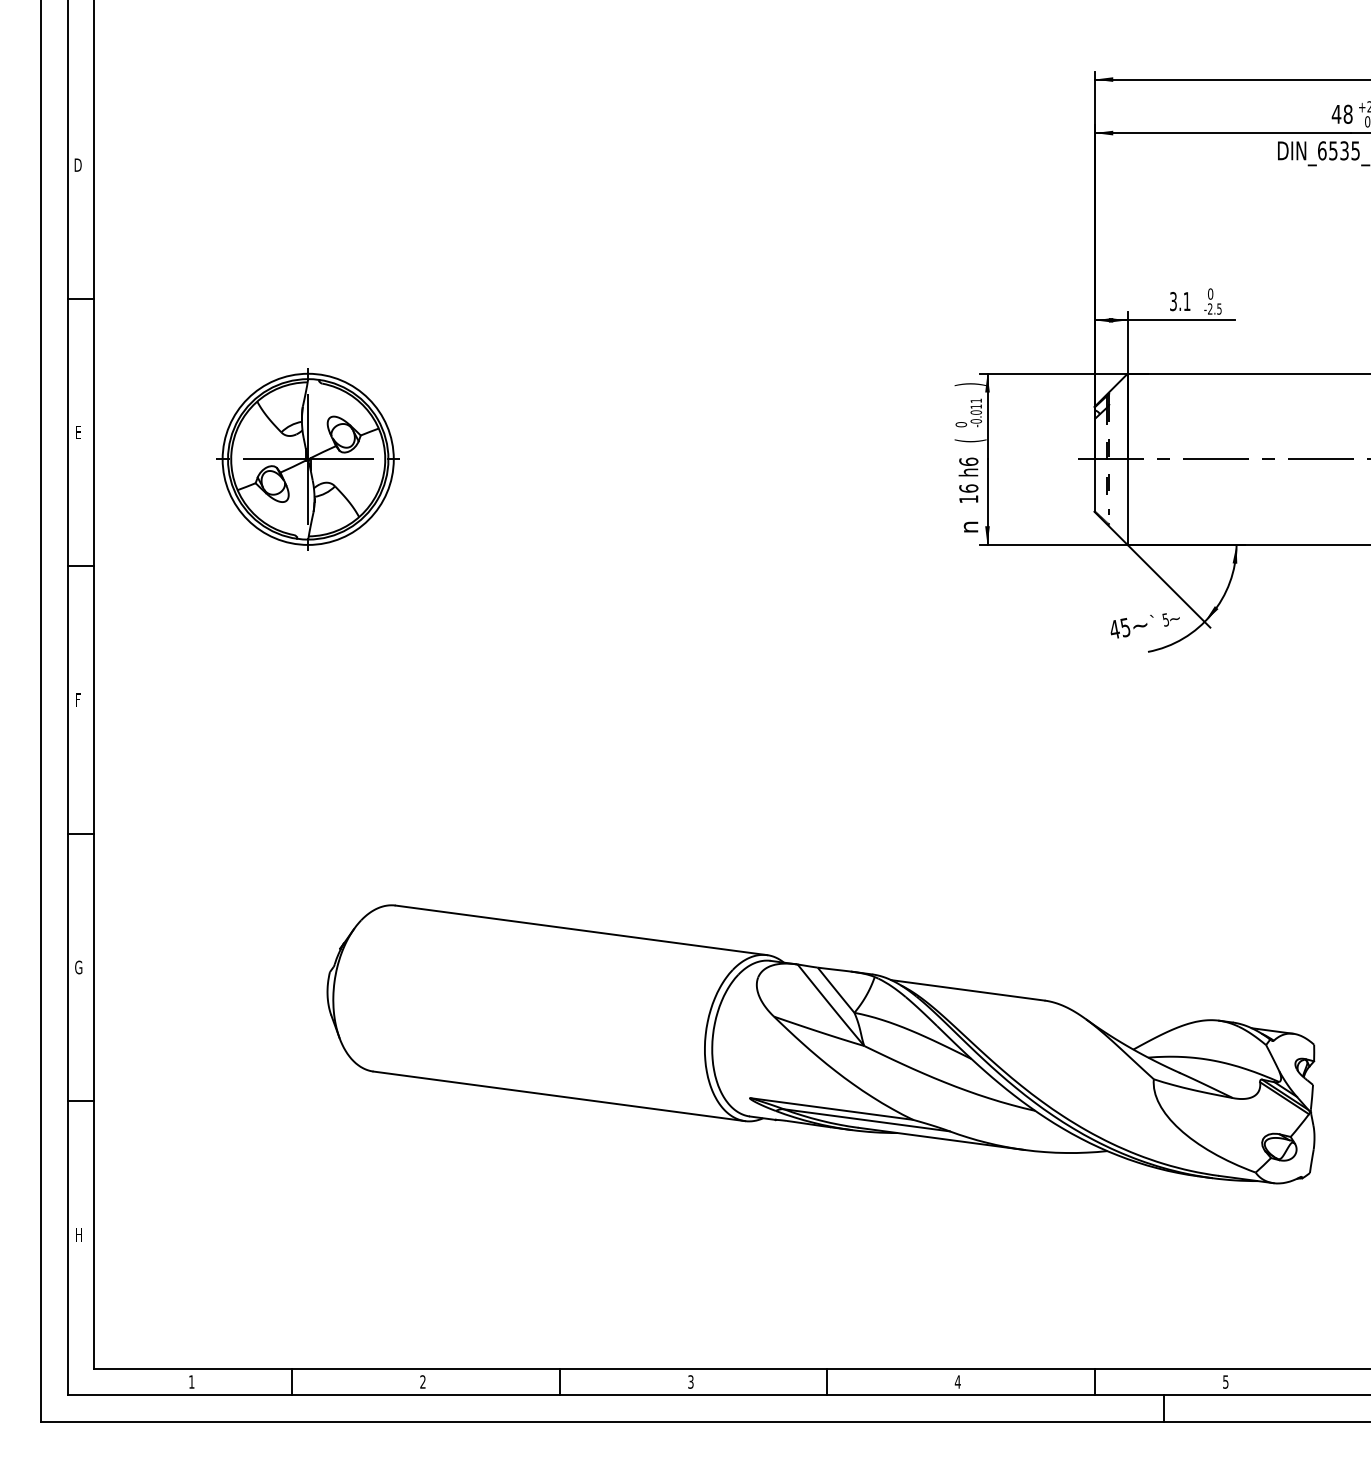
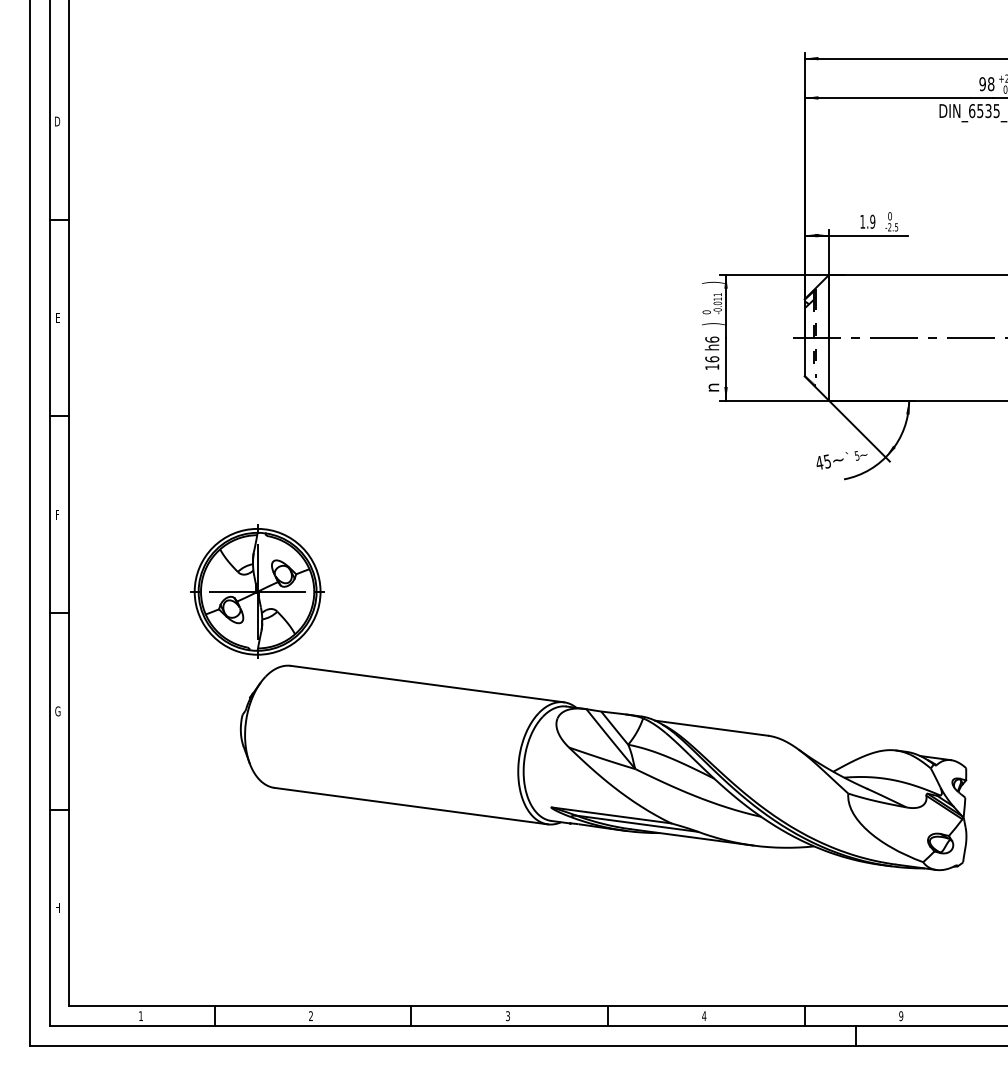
text: (1336, 114) -> (982, 84), 48 -> 98
text: (1179, 301) -> (867, 221), 3.1 -> 1.9
text: (969, 441) -> (712, 324), ( -> )
part: (308, 458) -> (257, 591), moved
text: (1226, 1381) -> (901, 1015), 5 -> 9

